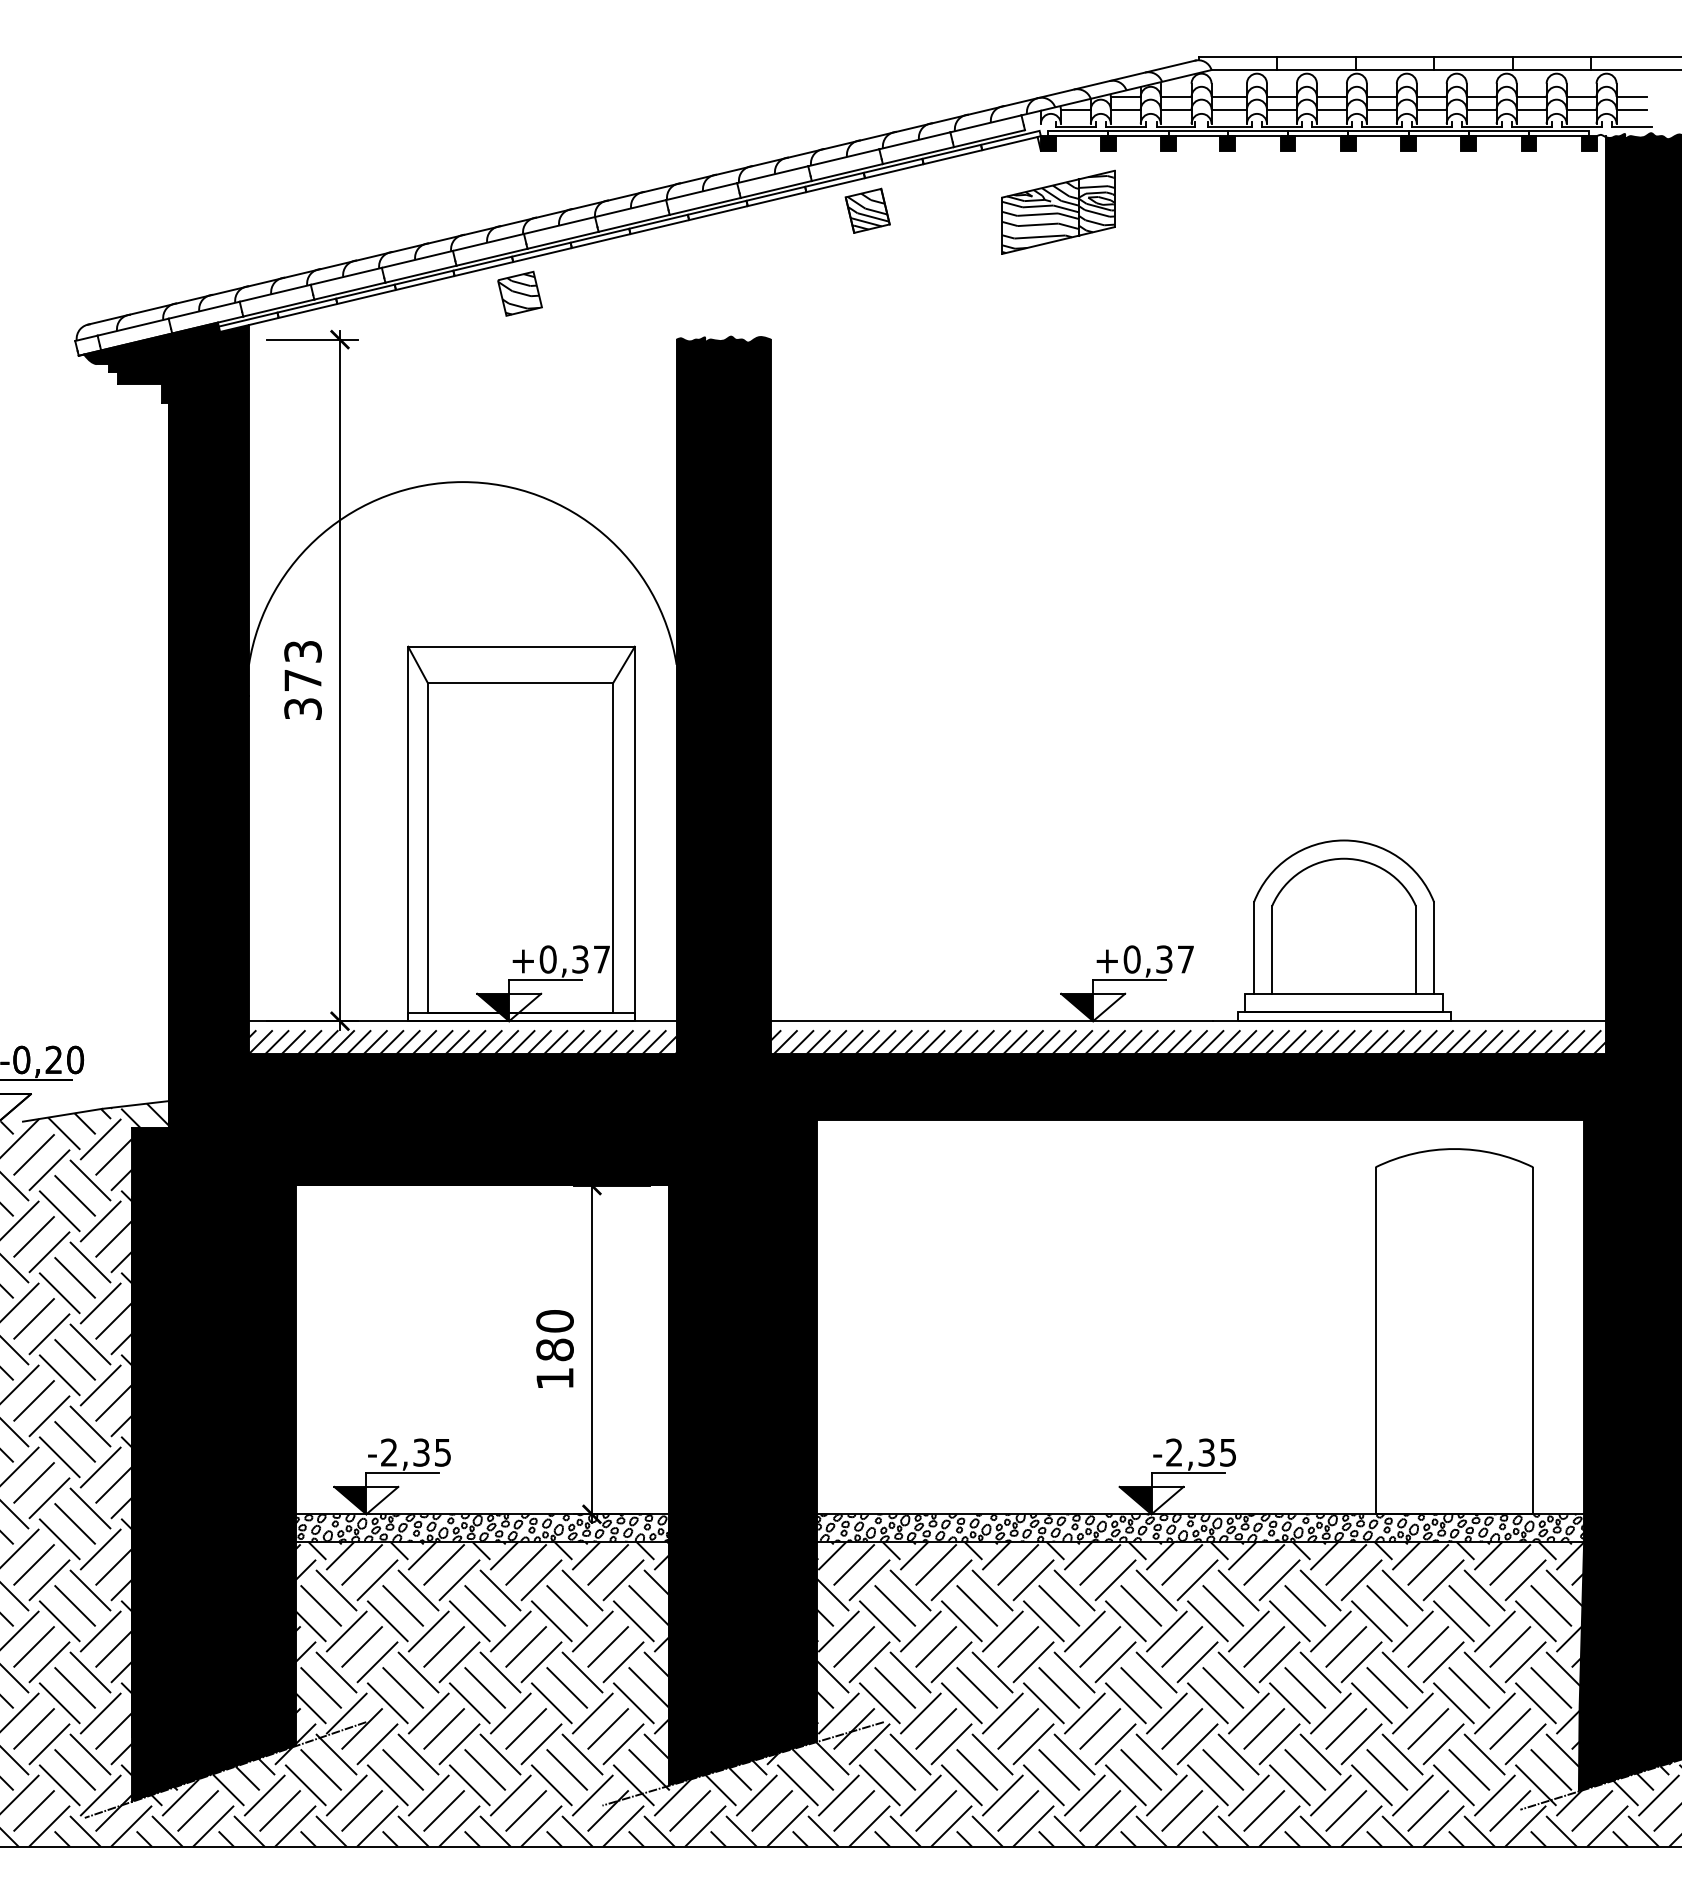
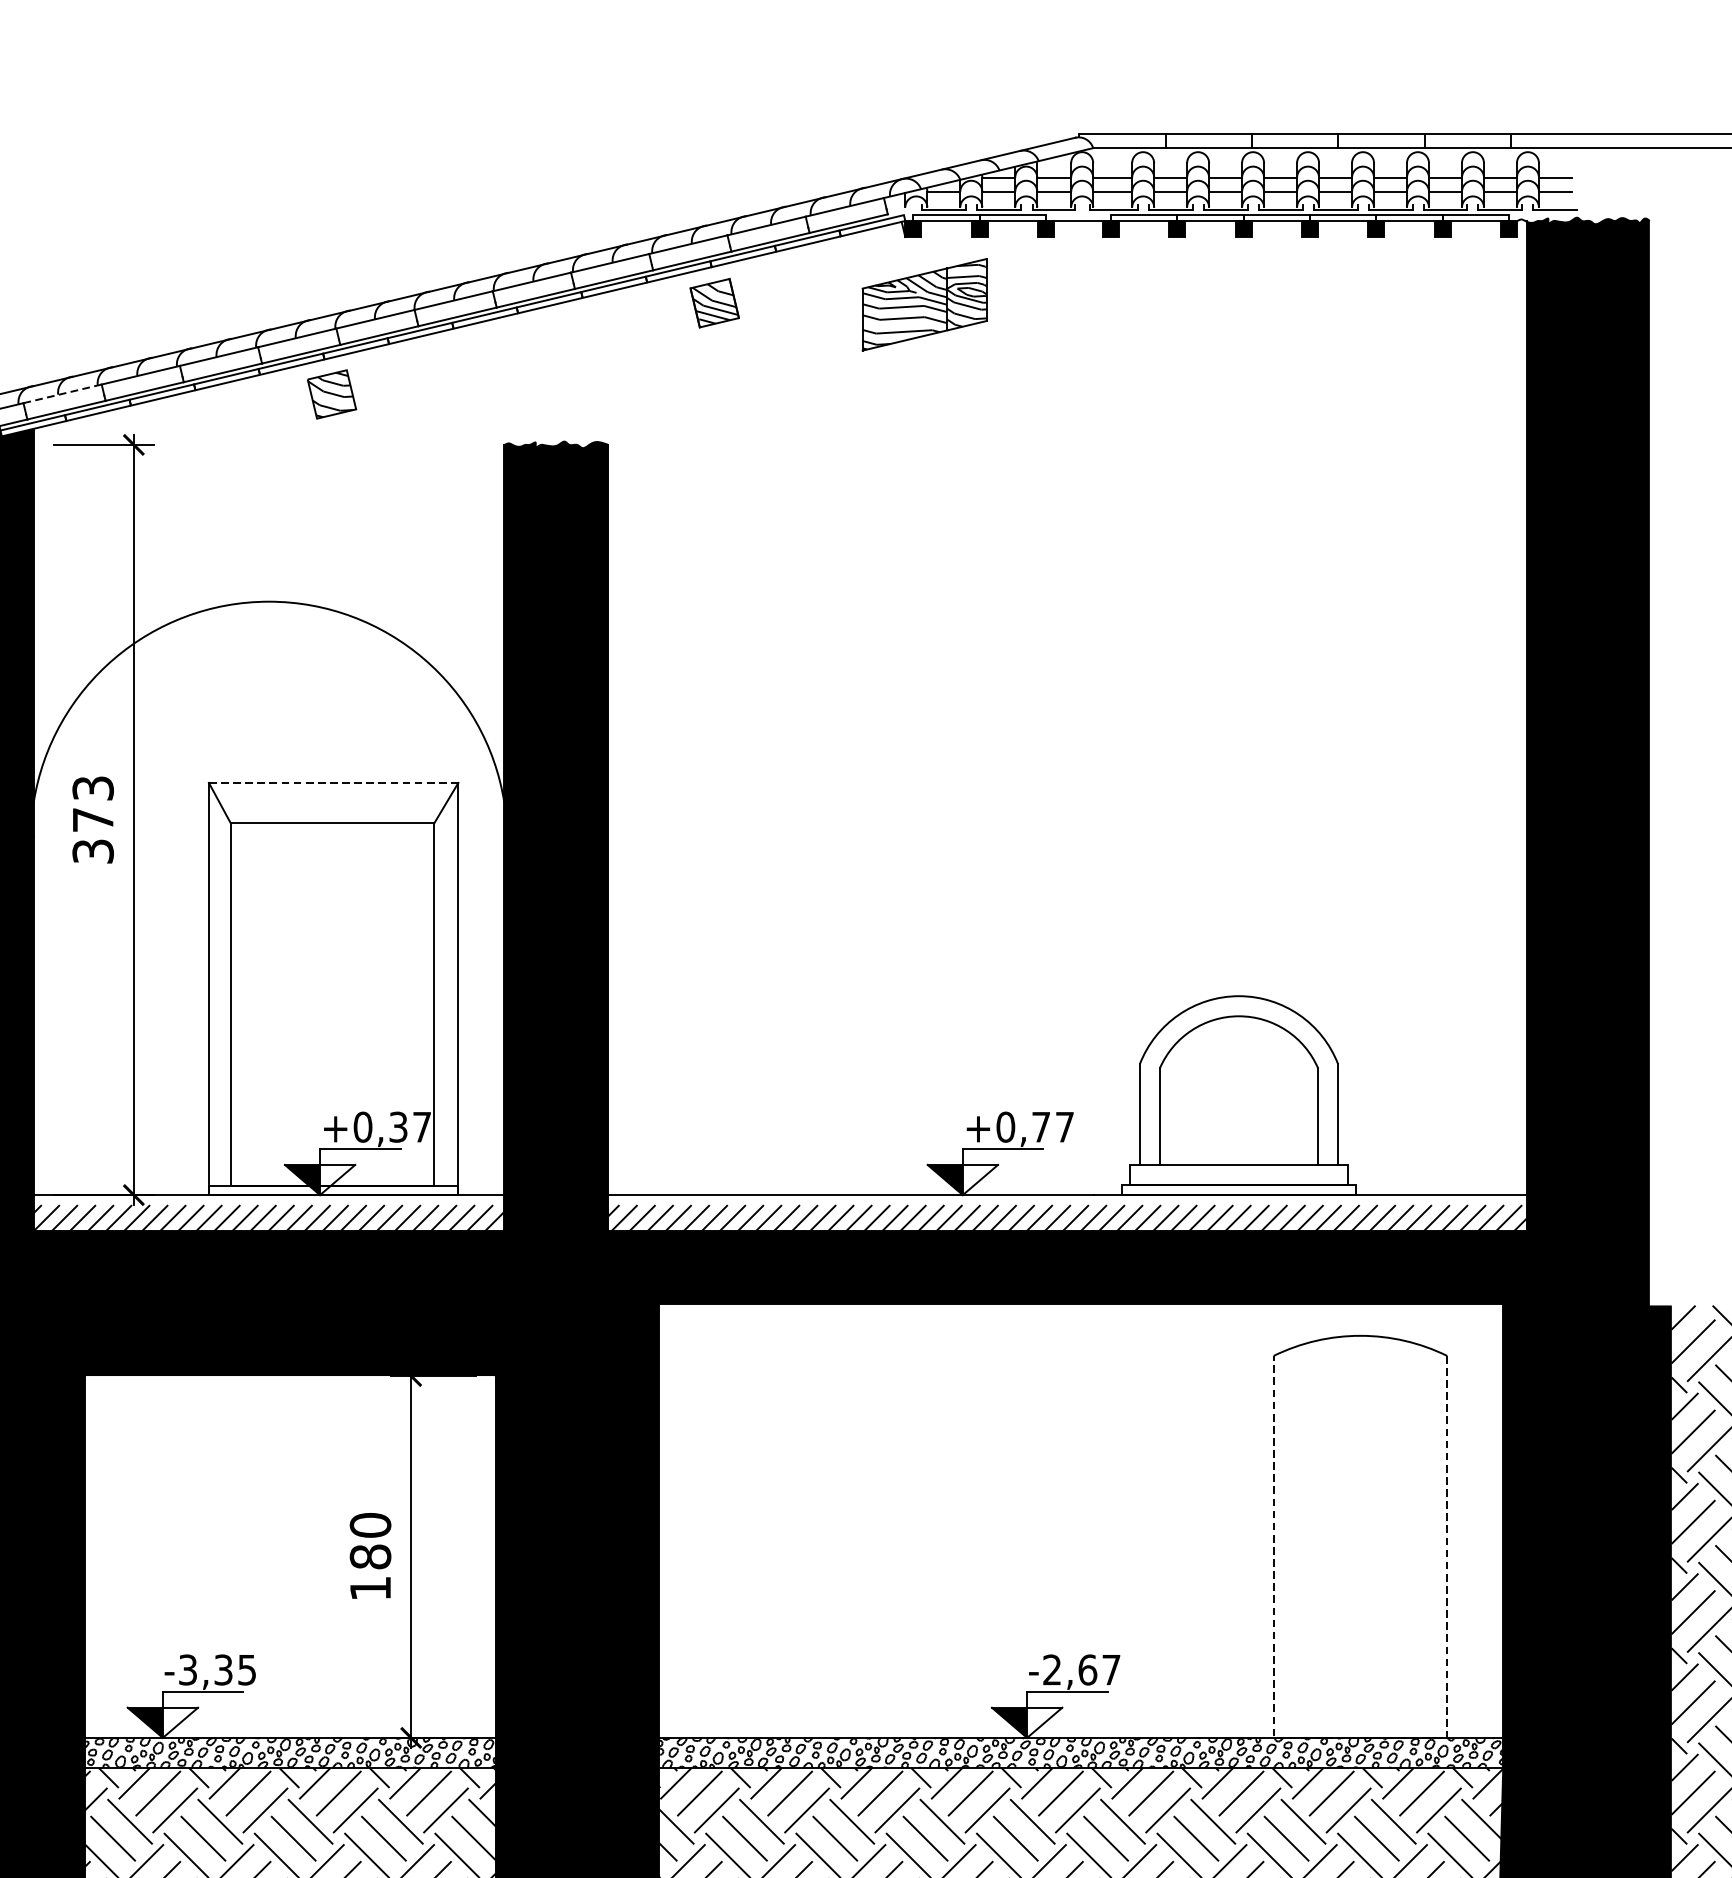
line: (1197, 130) -> (1077, 214), removed
line: (275, 293) -> (62, 394), solid -> dashed
line: (522, 646) -> (334, 782), solid -> dashed
text: (1164, 959) -> (1041, 1127), +0,37 -> +0,77
text: (389, 1452) -> (188, 1669), -2,35 -> -3,35
text: (1217, 1452) -> (1099, 1669), -2,35 -> -2,67
line: (1454, 1514) -> (1360, 1738), solid -> dashed

